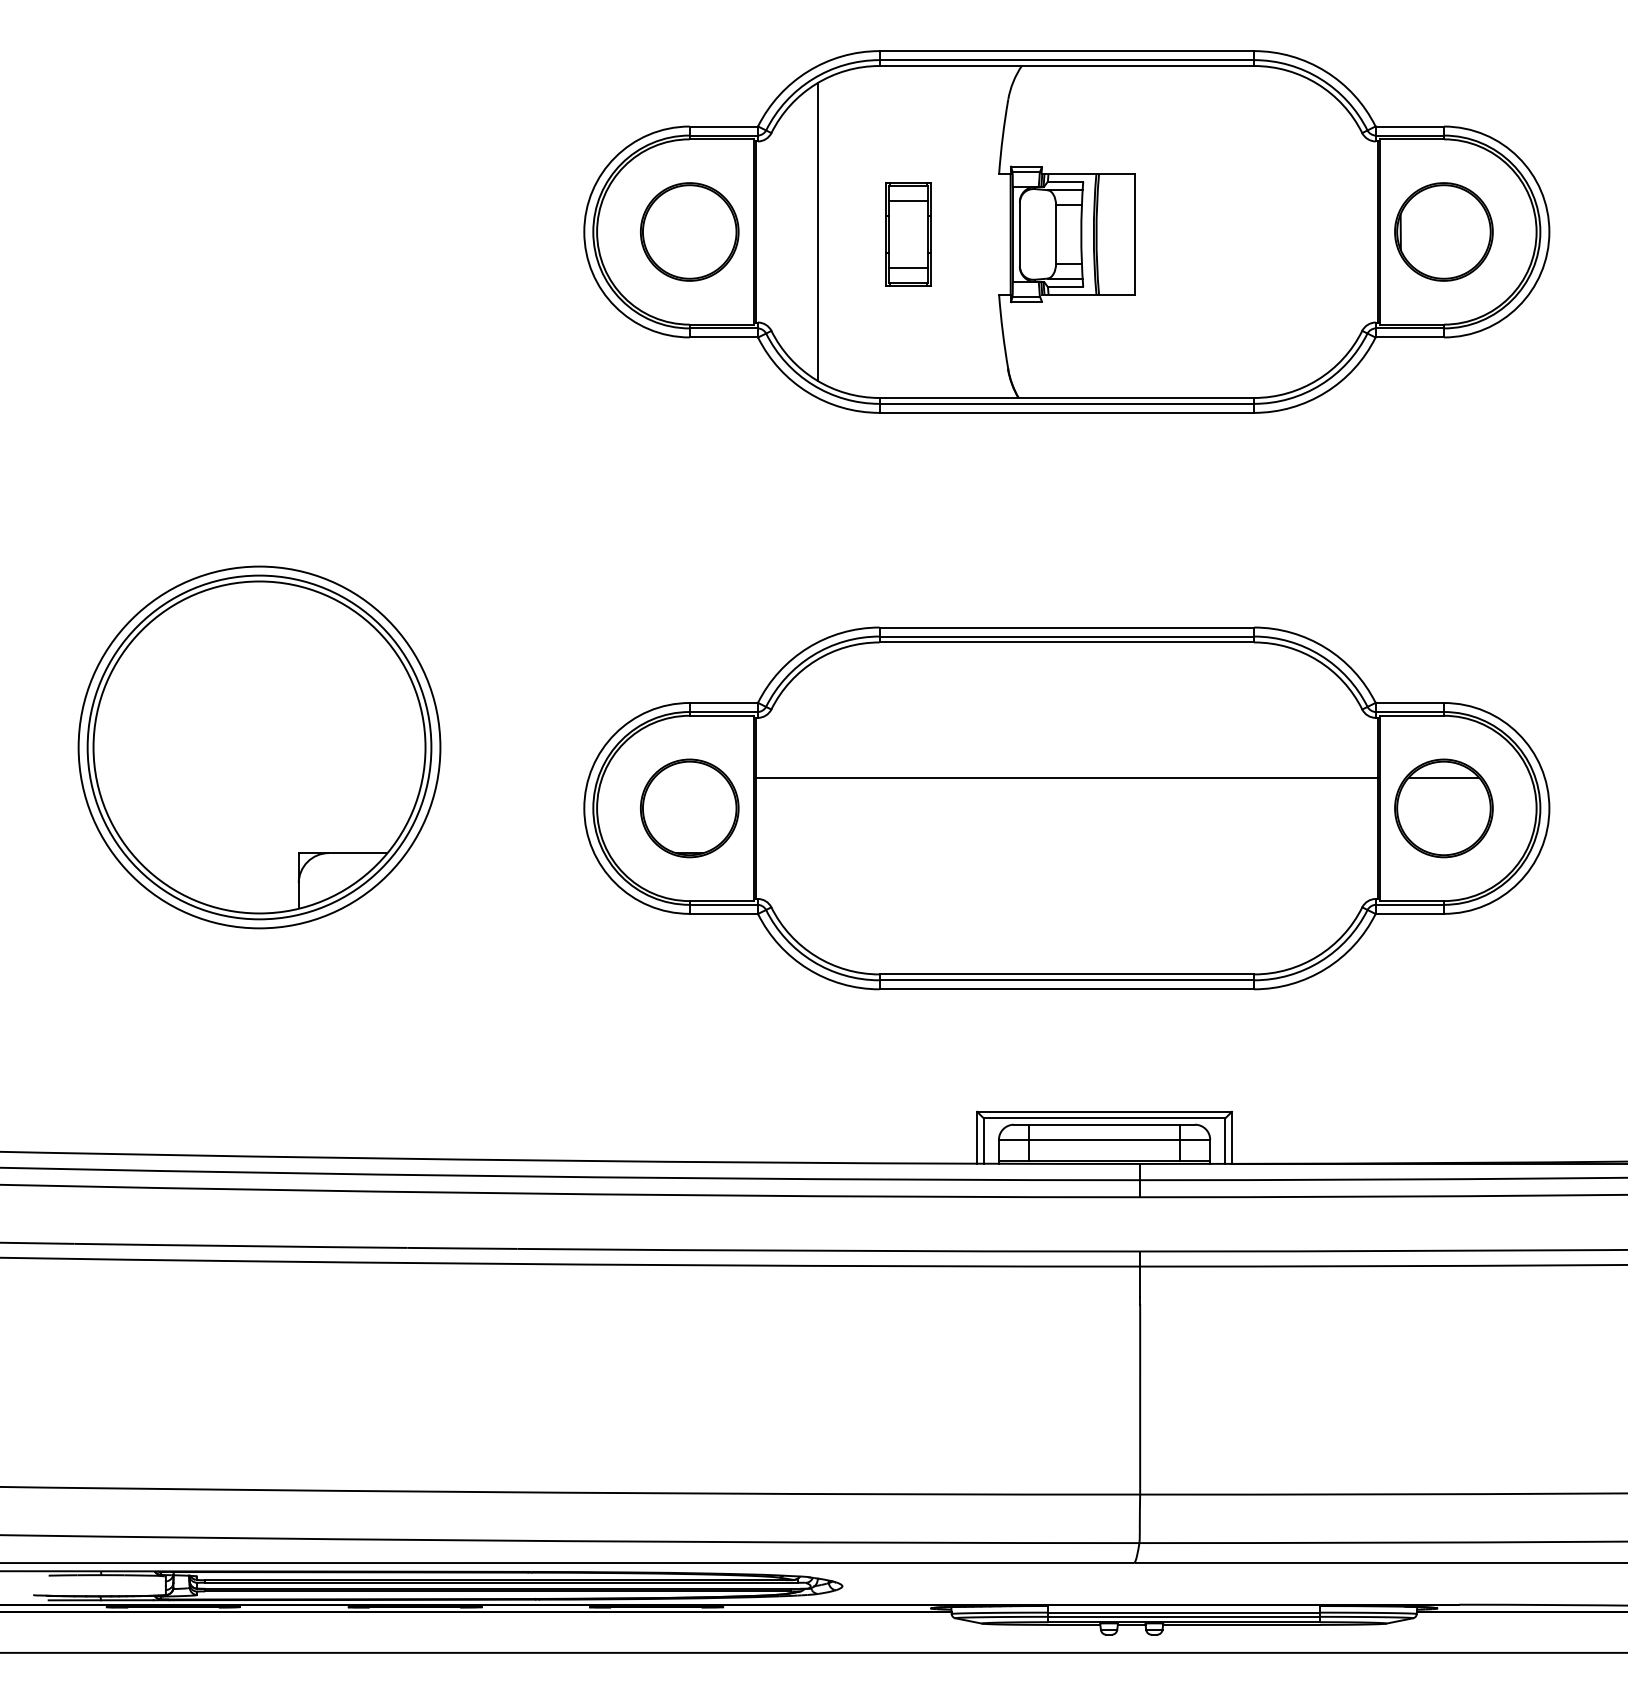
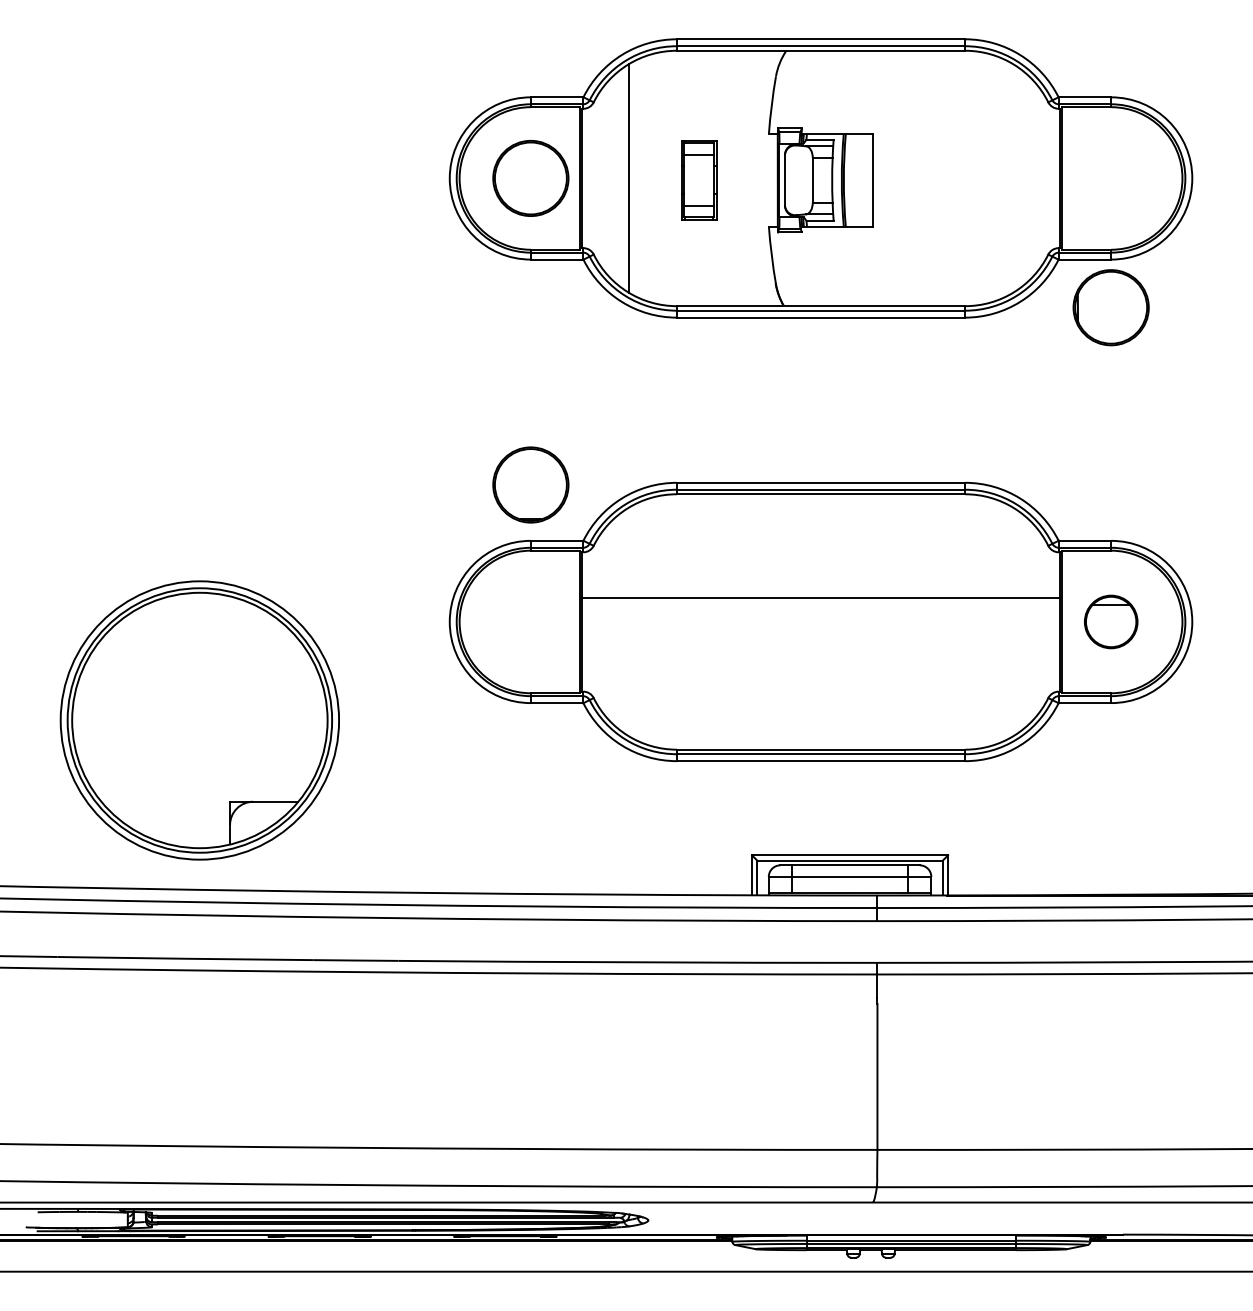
part: (1443, 231) -> (1110, 307), moved
part: (259, 747) -> (199, 720), moved
part: (689, 808) -> (530, 485), moved
part: (1443, 808) -> (1110, 622), size x0.7

